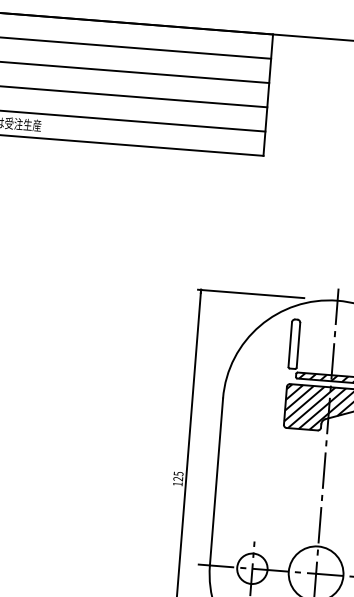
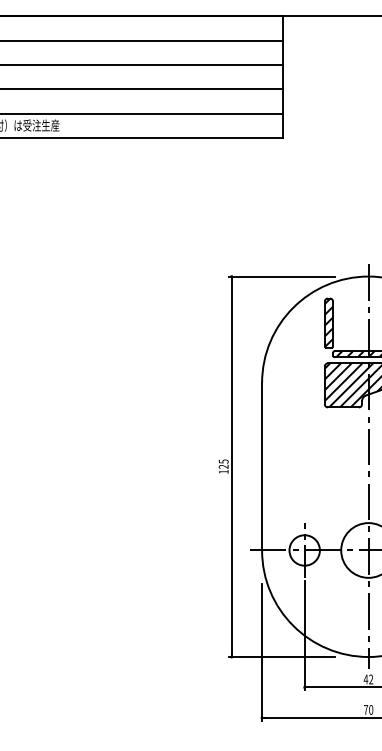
hatch: (294, 343) -> (328, 322), added

